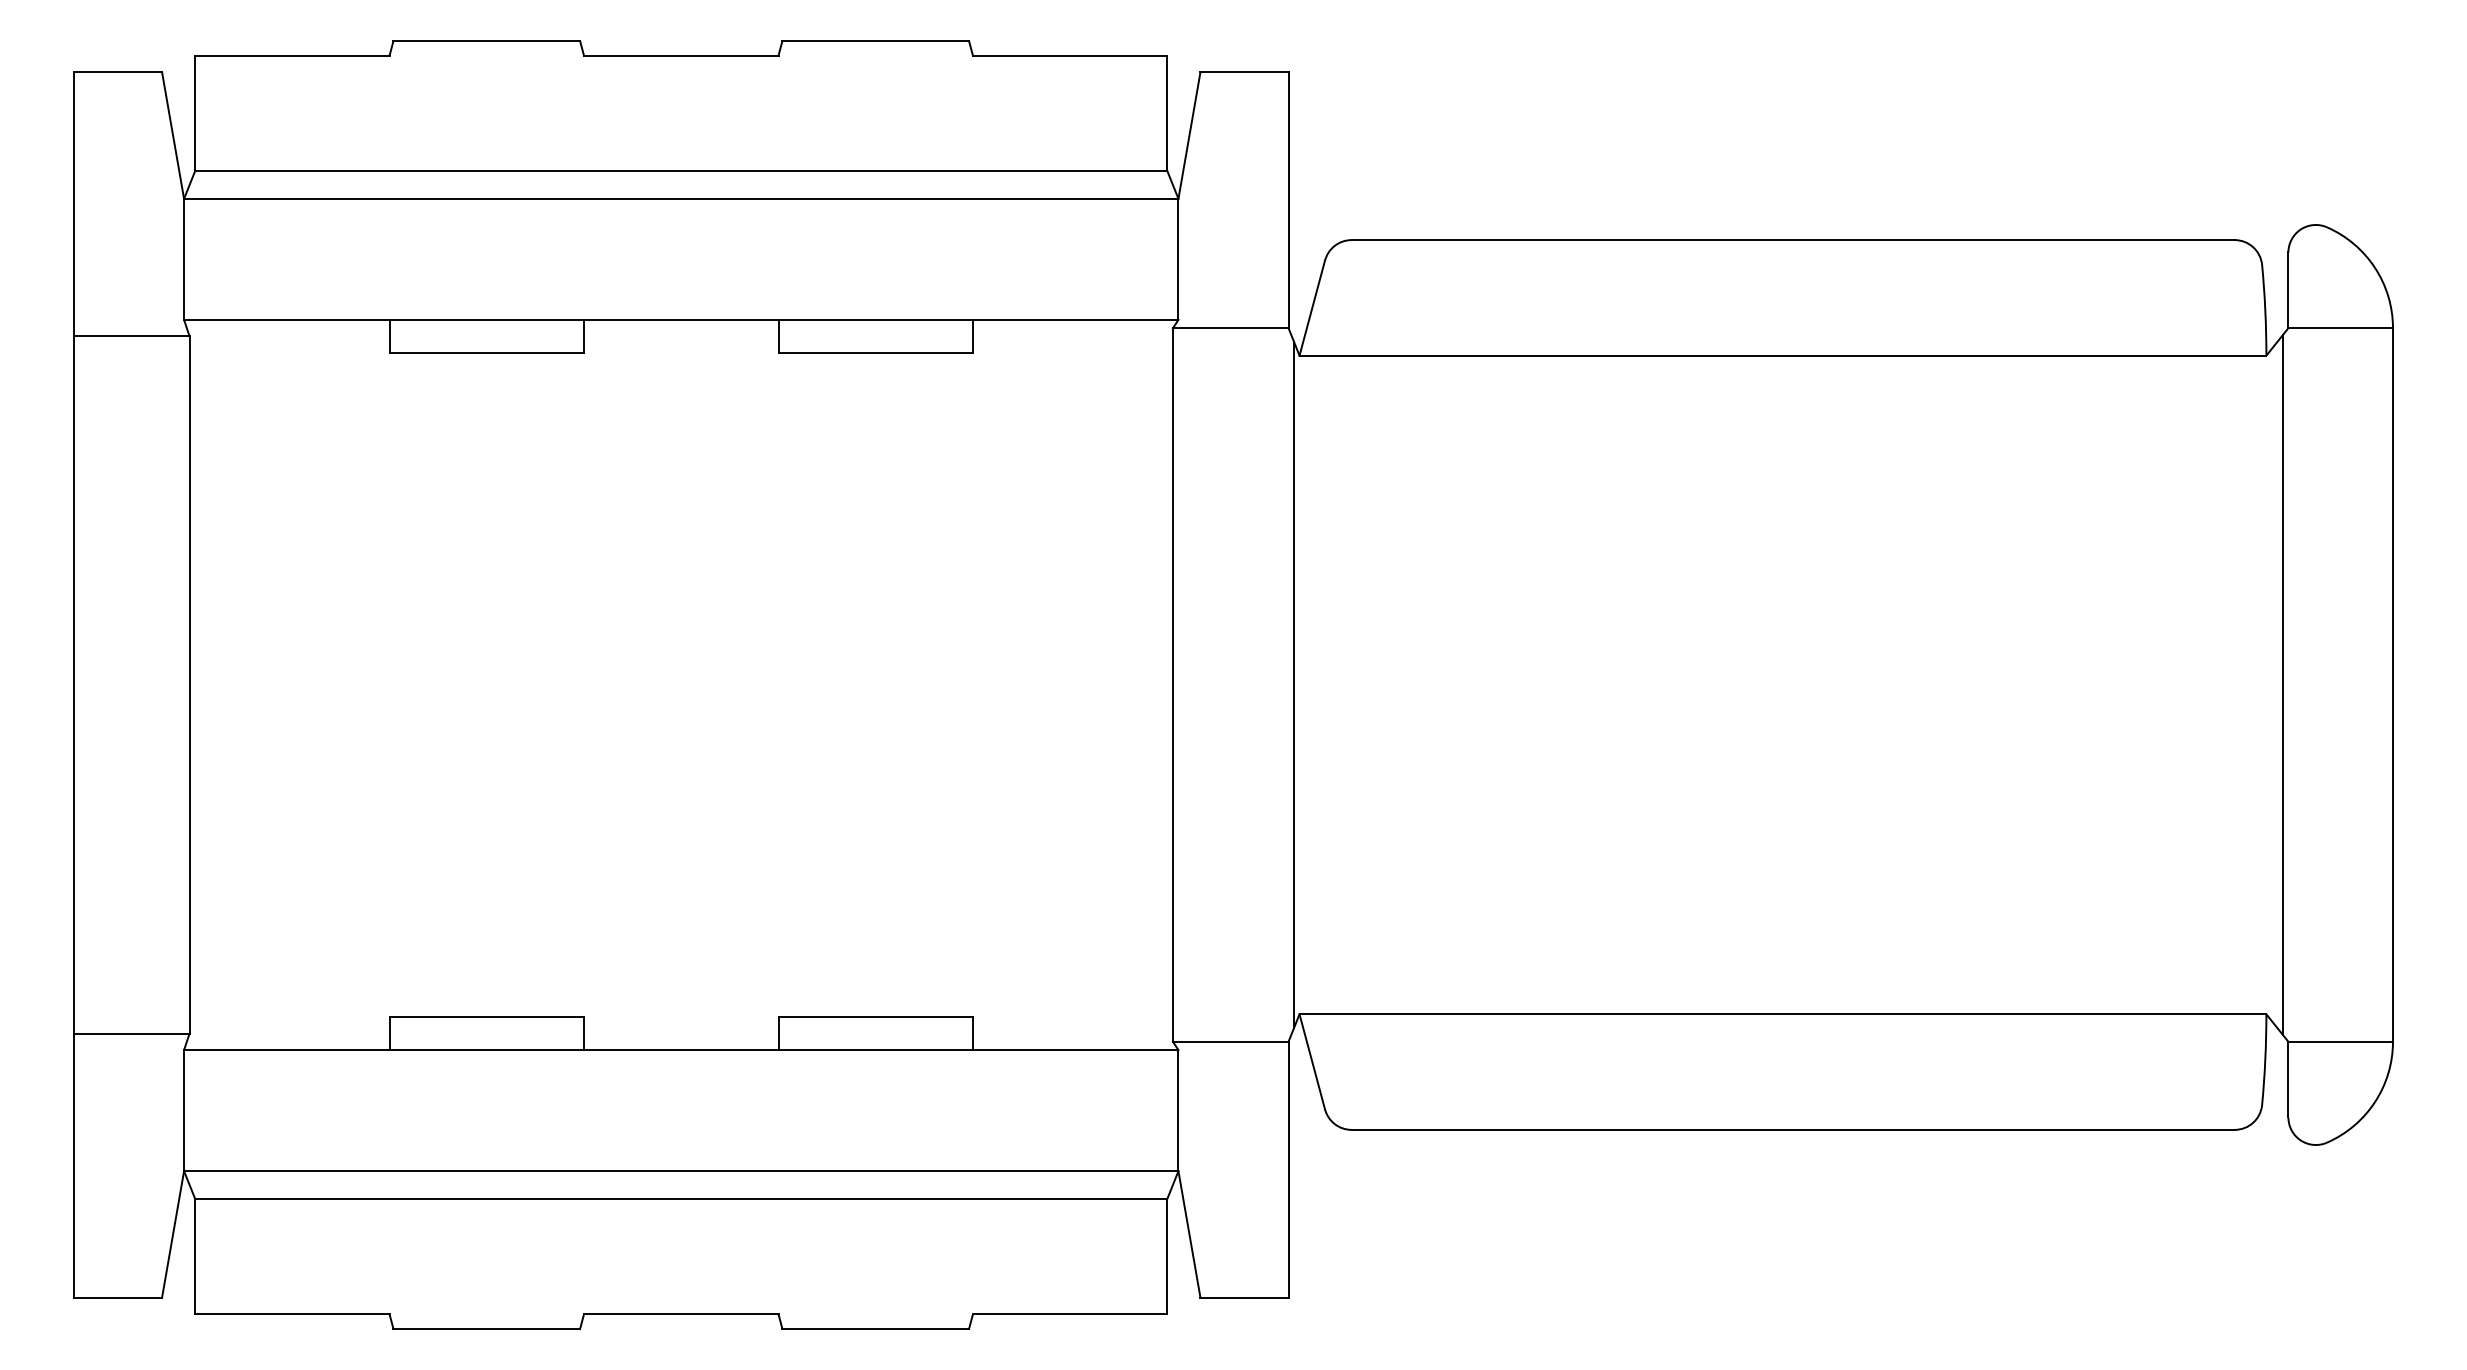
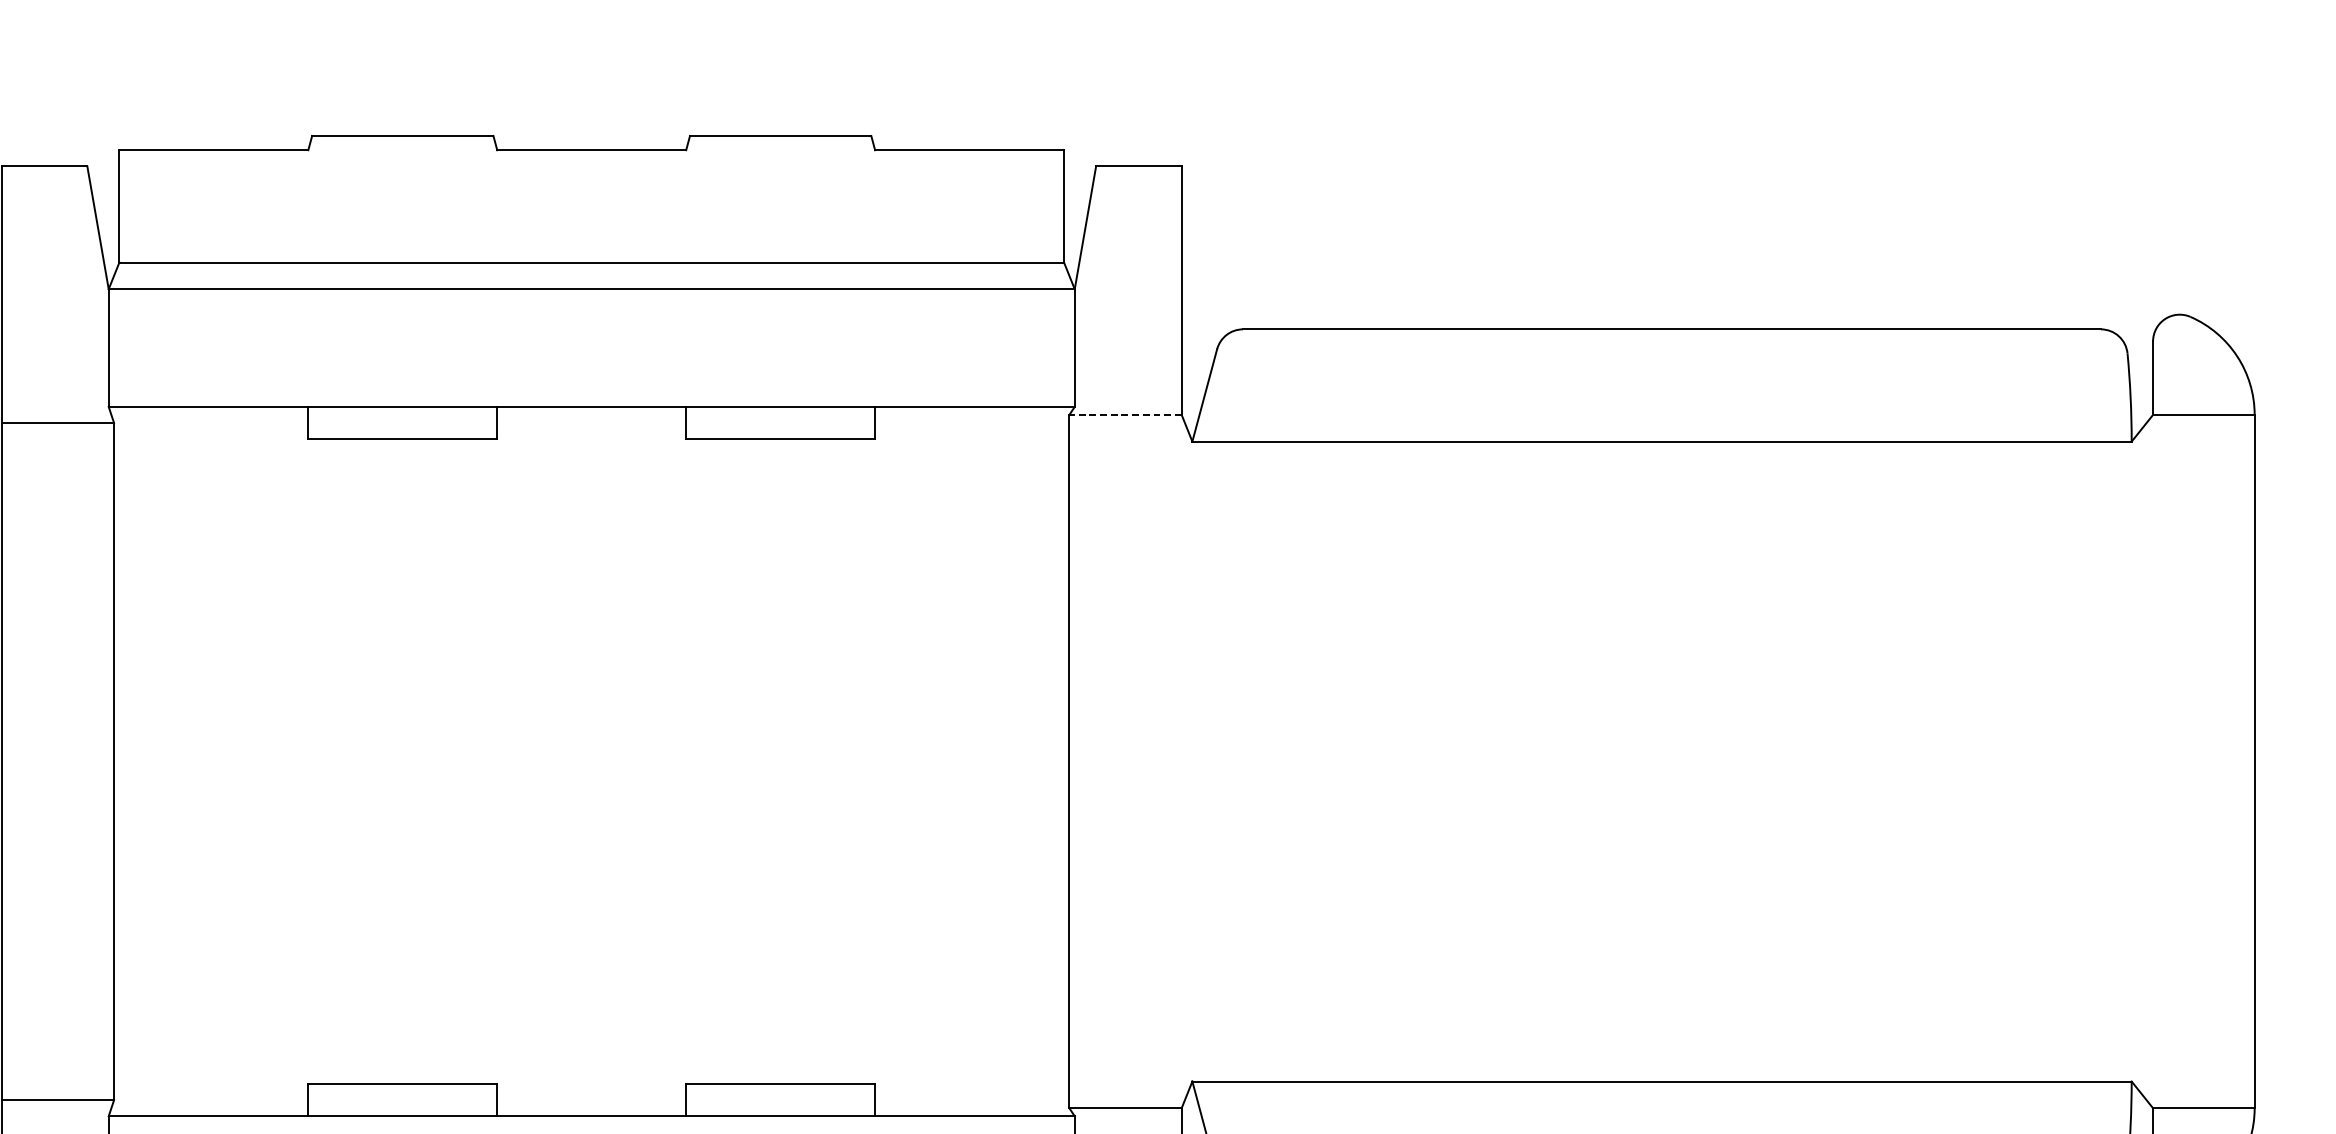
line: (1230, 328) -> (1125, 415), solid -> dashed
line: (1294, 684) -> (1187, 761), removed
line: (2282, 684) -> (2147, 761), removed

